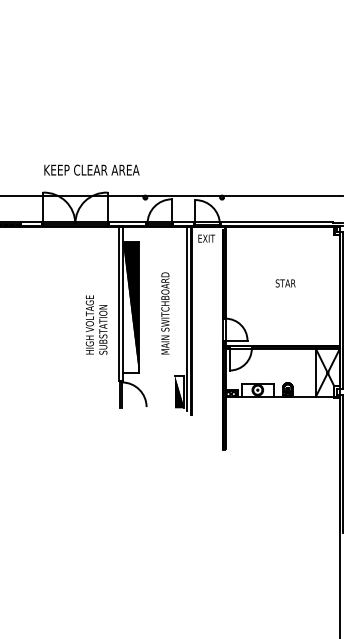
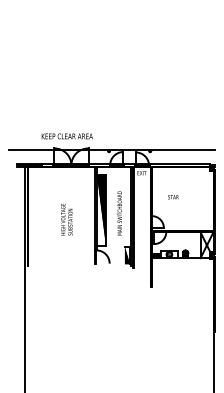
text: (90, 170) -> (66, 136), moved
text: (285, 283) -> (173, 197), moved
text: (95, 324) -> (66, 219), moved

